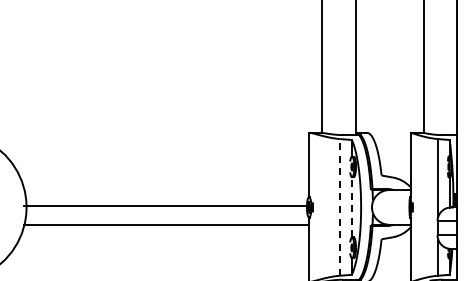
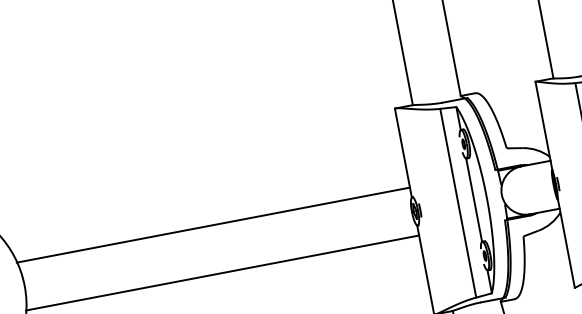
line: (166, 206) -> (213, 225), moved
line: (340, 206) -> (458, 201), dashed -> solid
line: (351, 206) -> (473, 199), dashed -> solid

